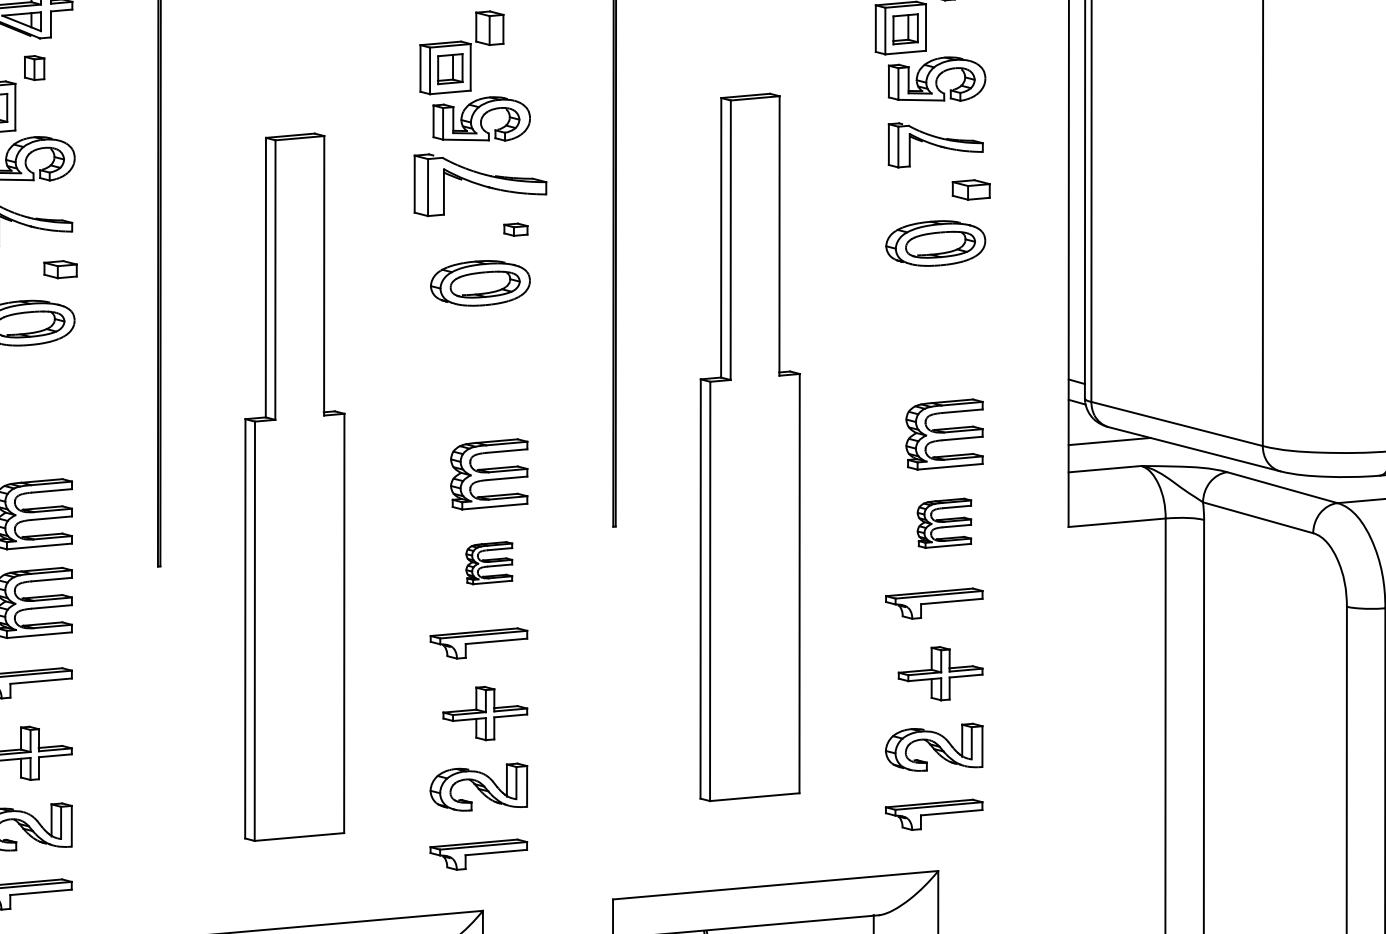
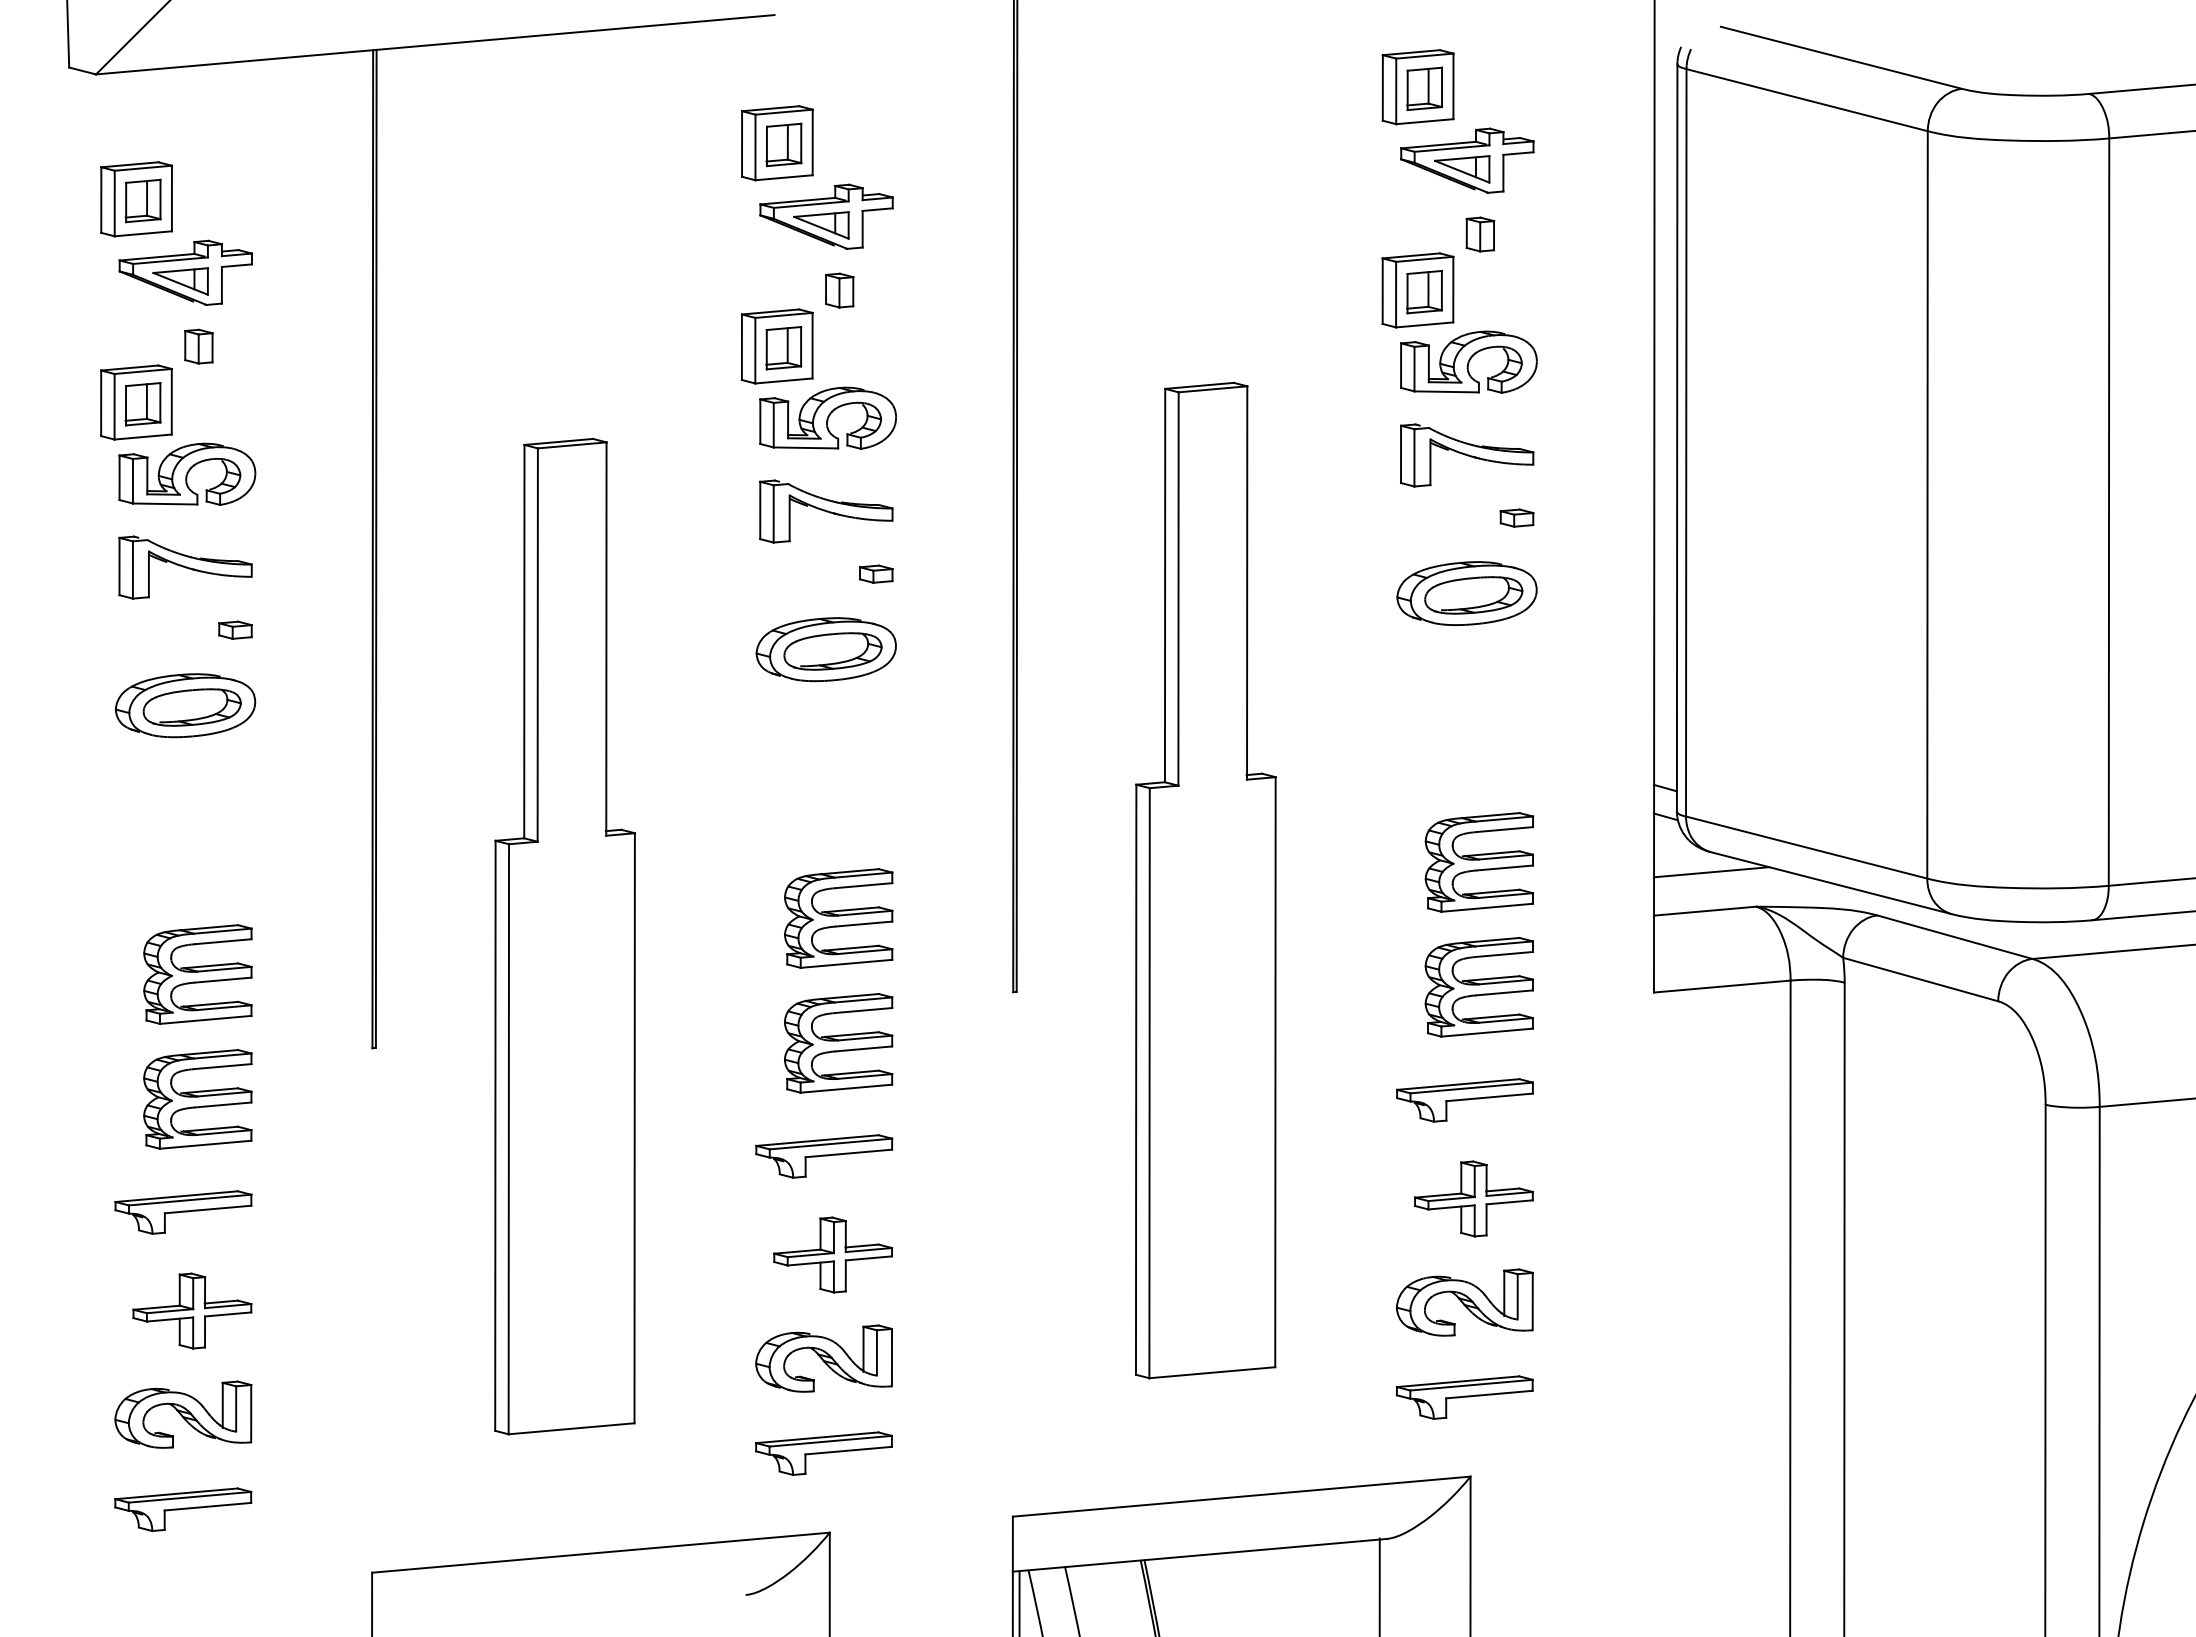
part: (489, 28) -> (839, 290), size x0.71
part: (480, 185) -> (826, 511), size x0.71
part: (970, 189) -> (1516, 517), size x0.62
part: (60, 269) -> (235, 629), size x0.71
part: (943, 523) -> (1478, 987), size x1.43
part: (489, 563) -> (838, 1043), size x1.67

